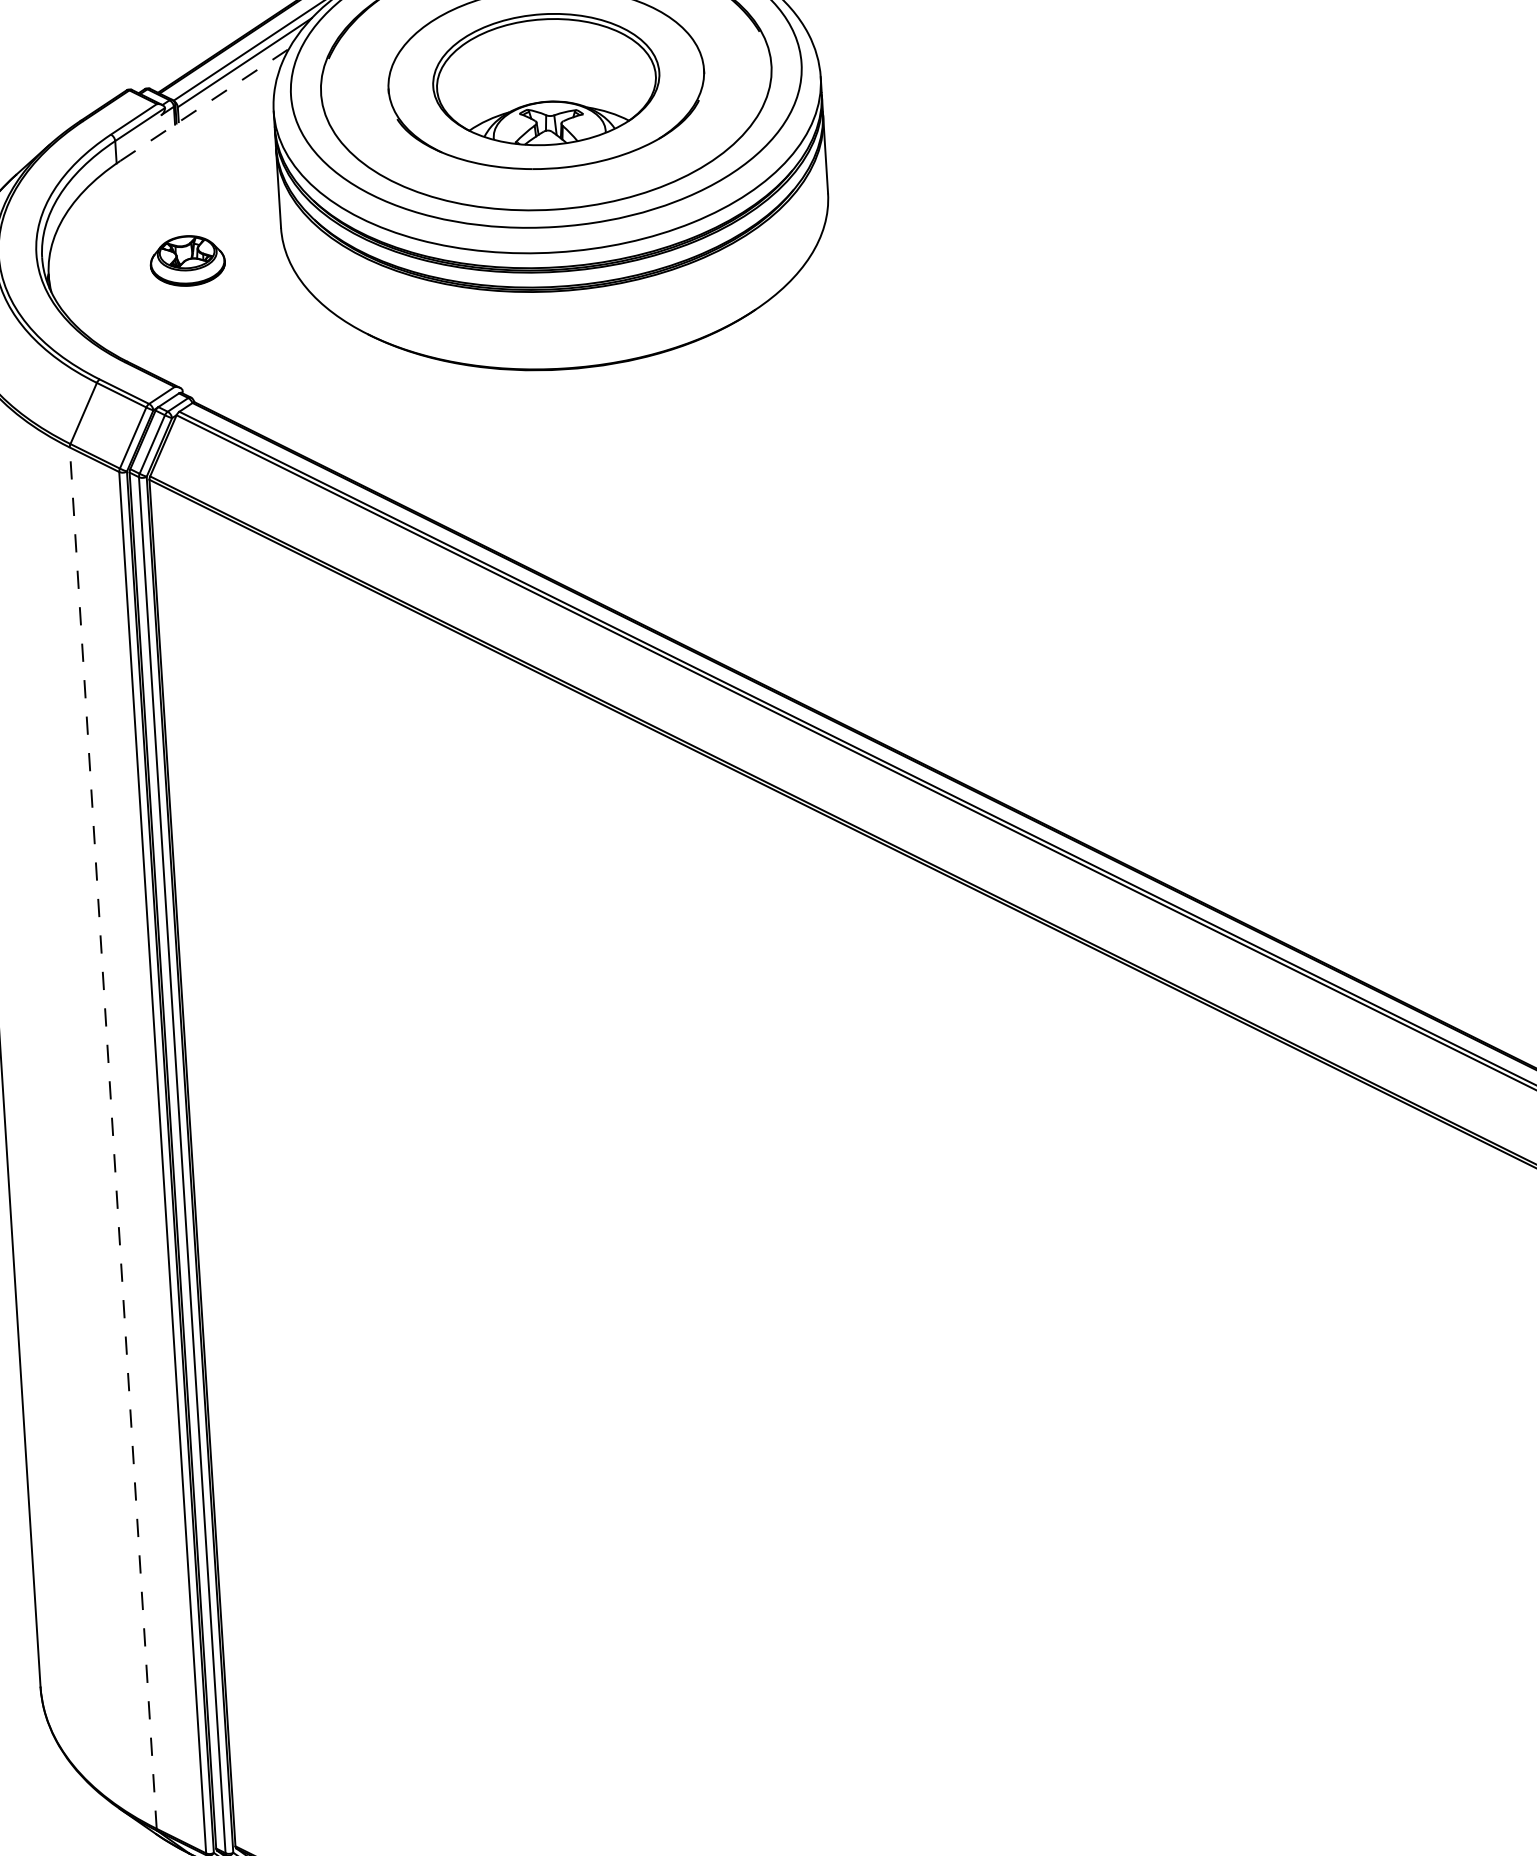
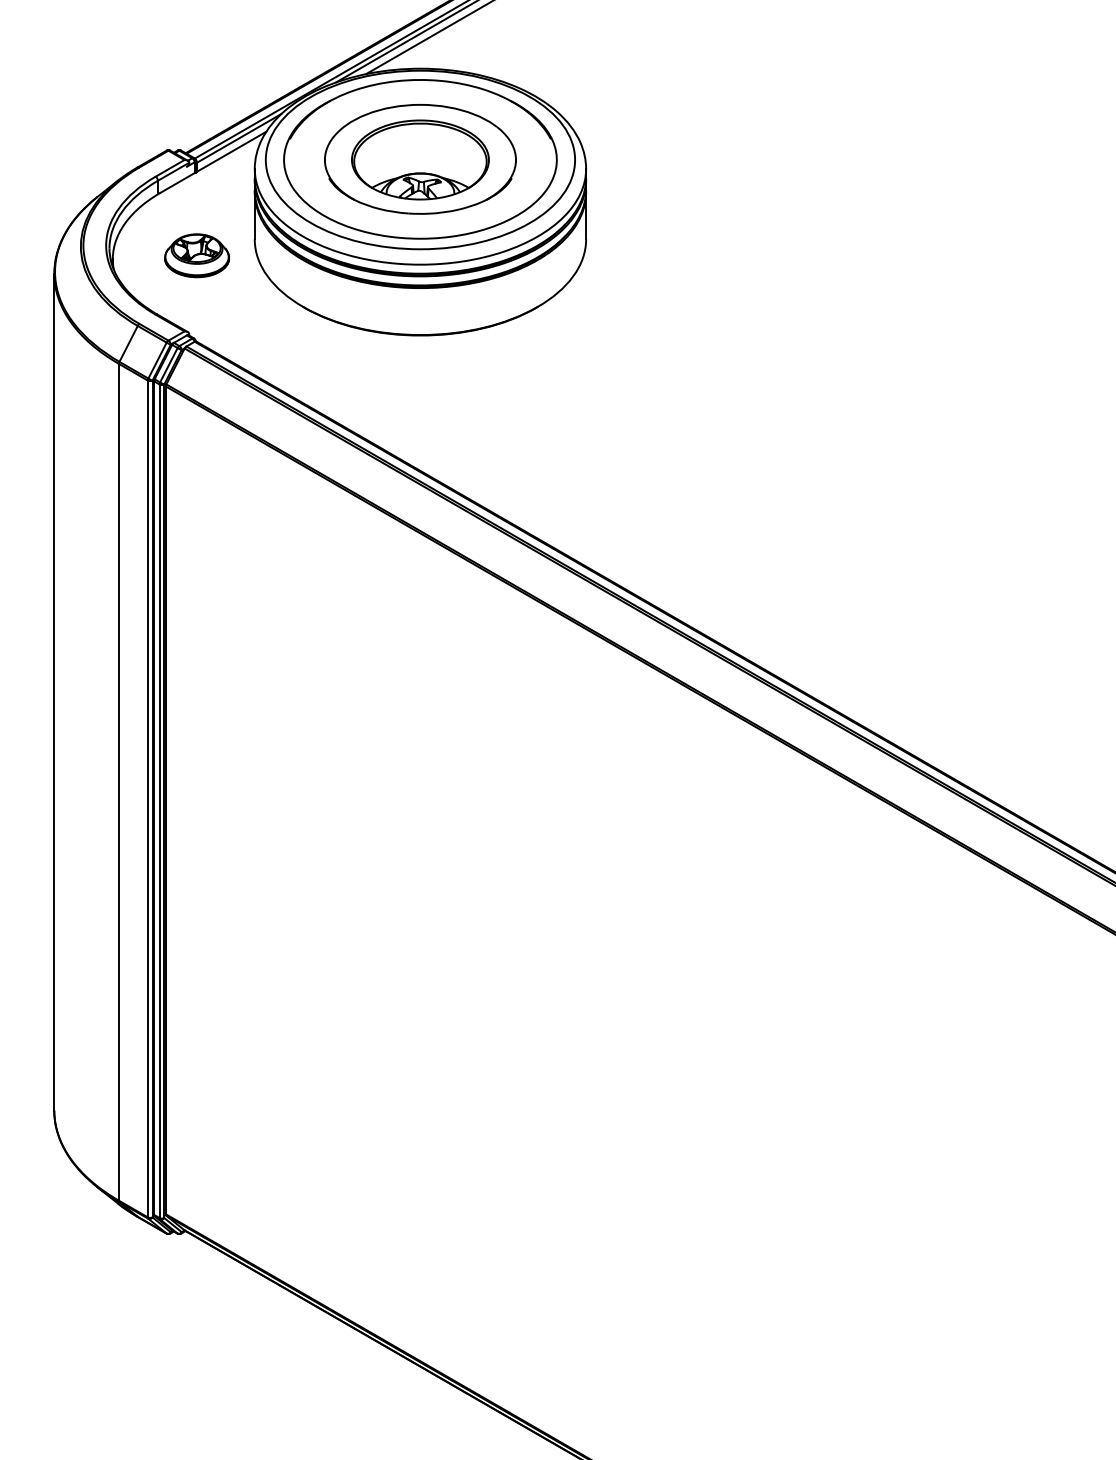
line: (204, 105) -> (213, 162), dashed -> solid
part: (188, 260) -> (197, 255), size x1.43
line: (112, 1136) -> (118, 781), dashed -> solid

